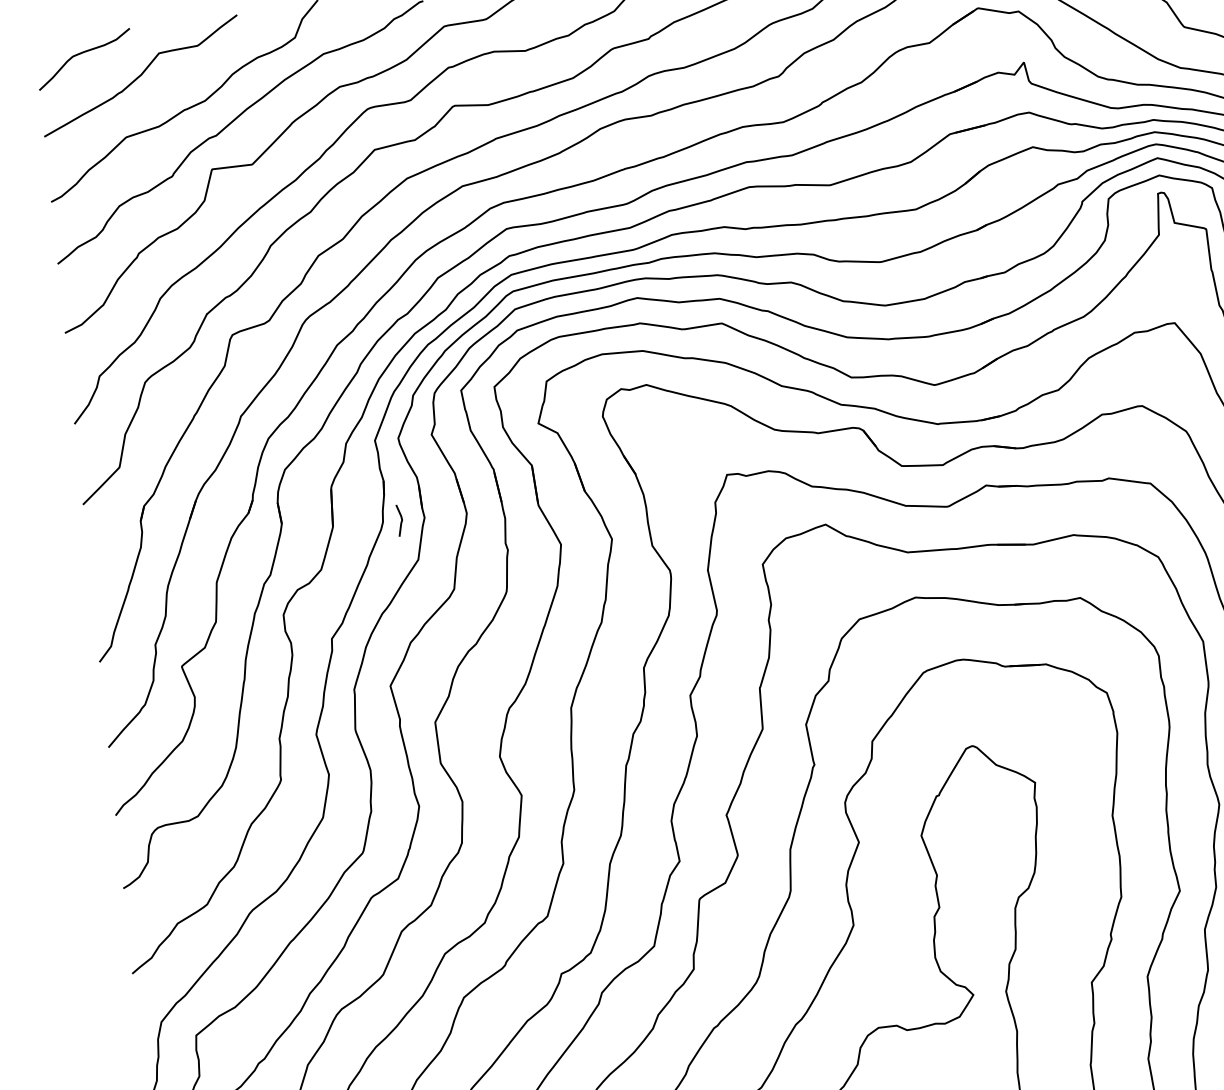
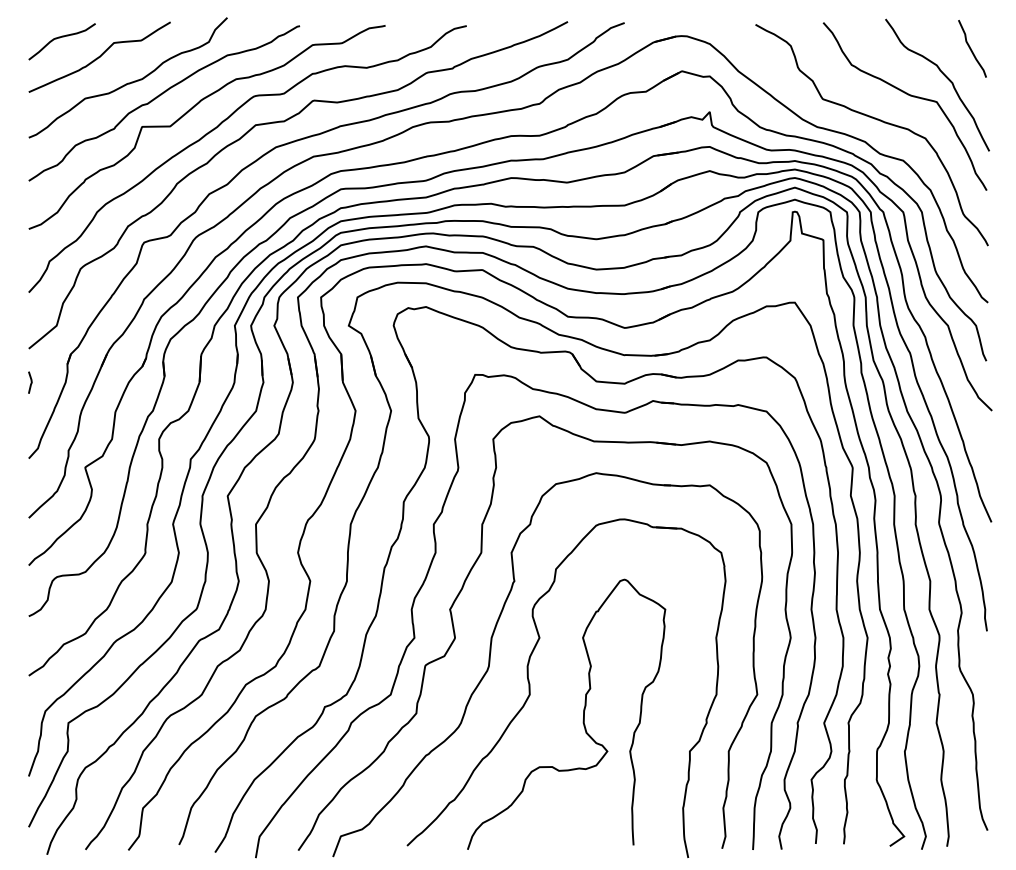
line: (400, 520) -> (30, 382), moved

